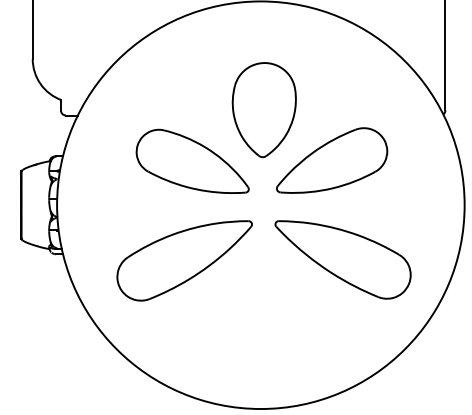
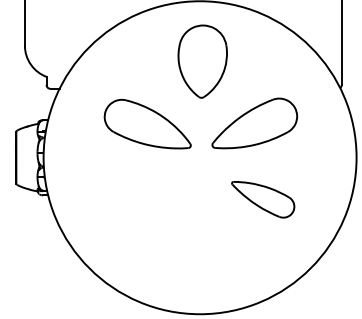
part: (263, 110) -> (202, 61), moved
part: (342, 259) -> (262, 199), size x0.6
part: (184, 260) -> (141, 200), removed

